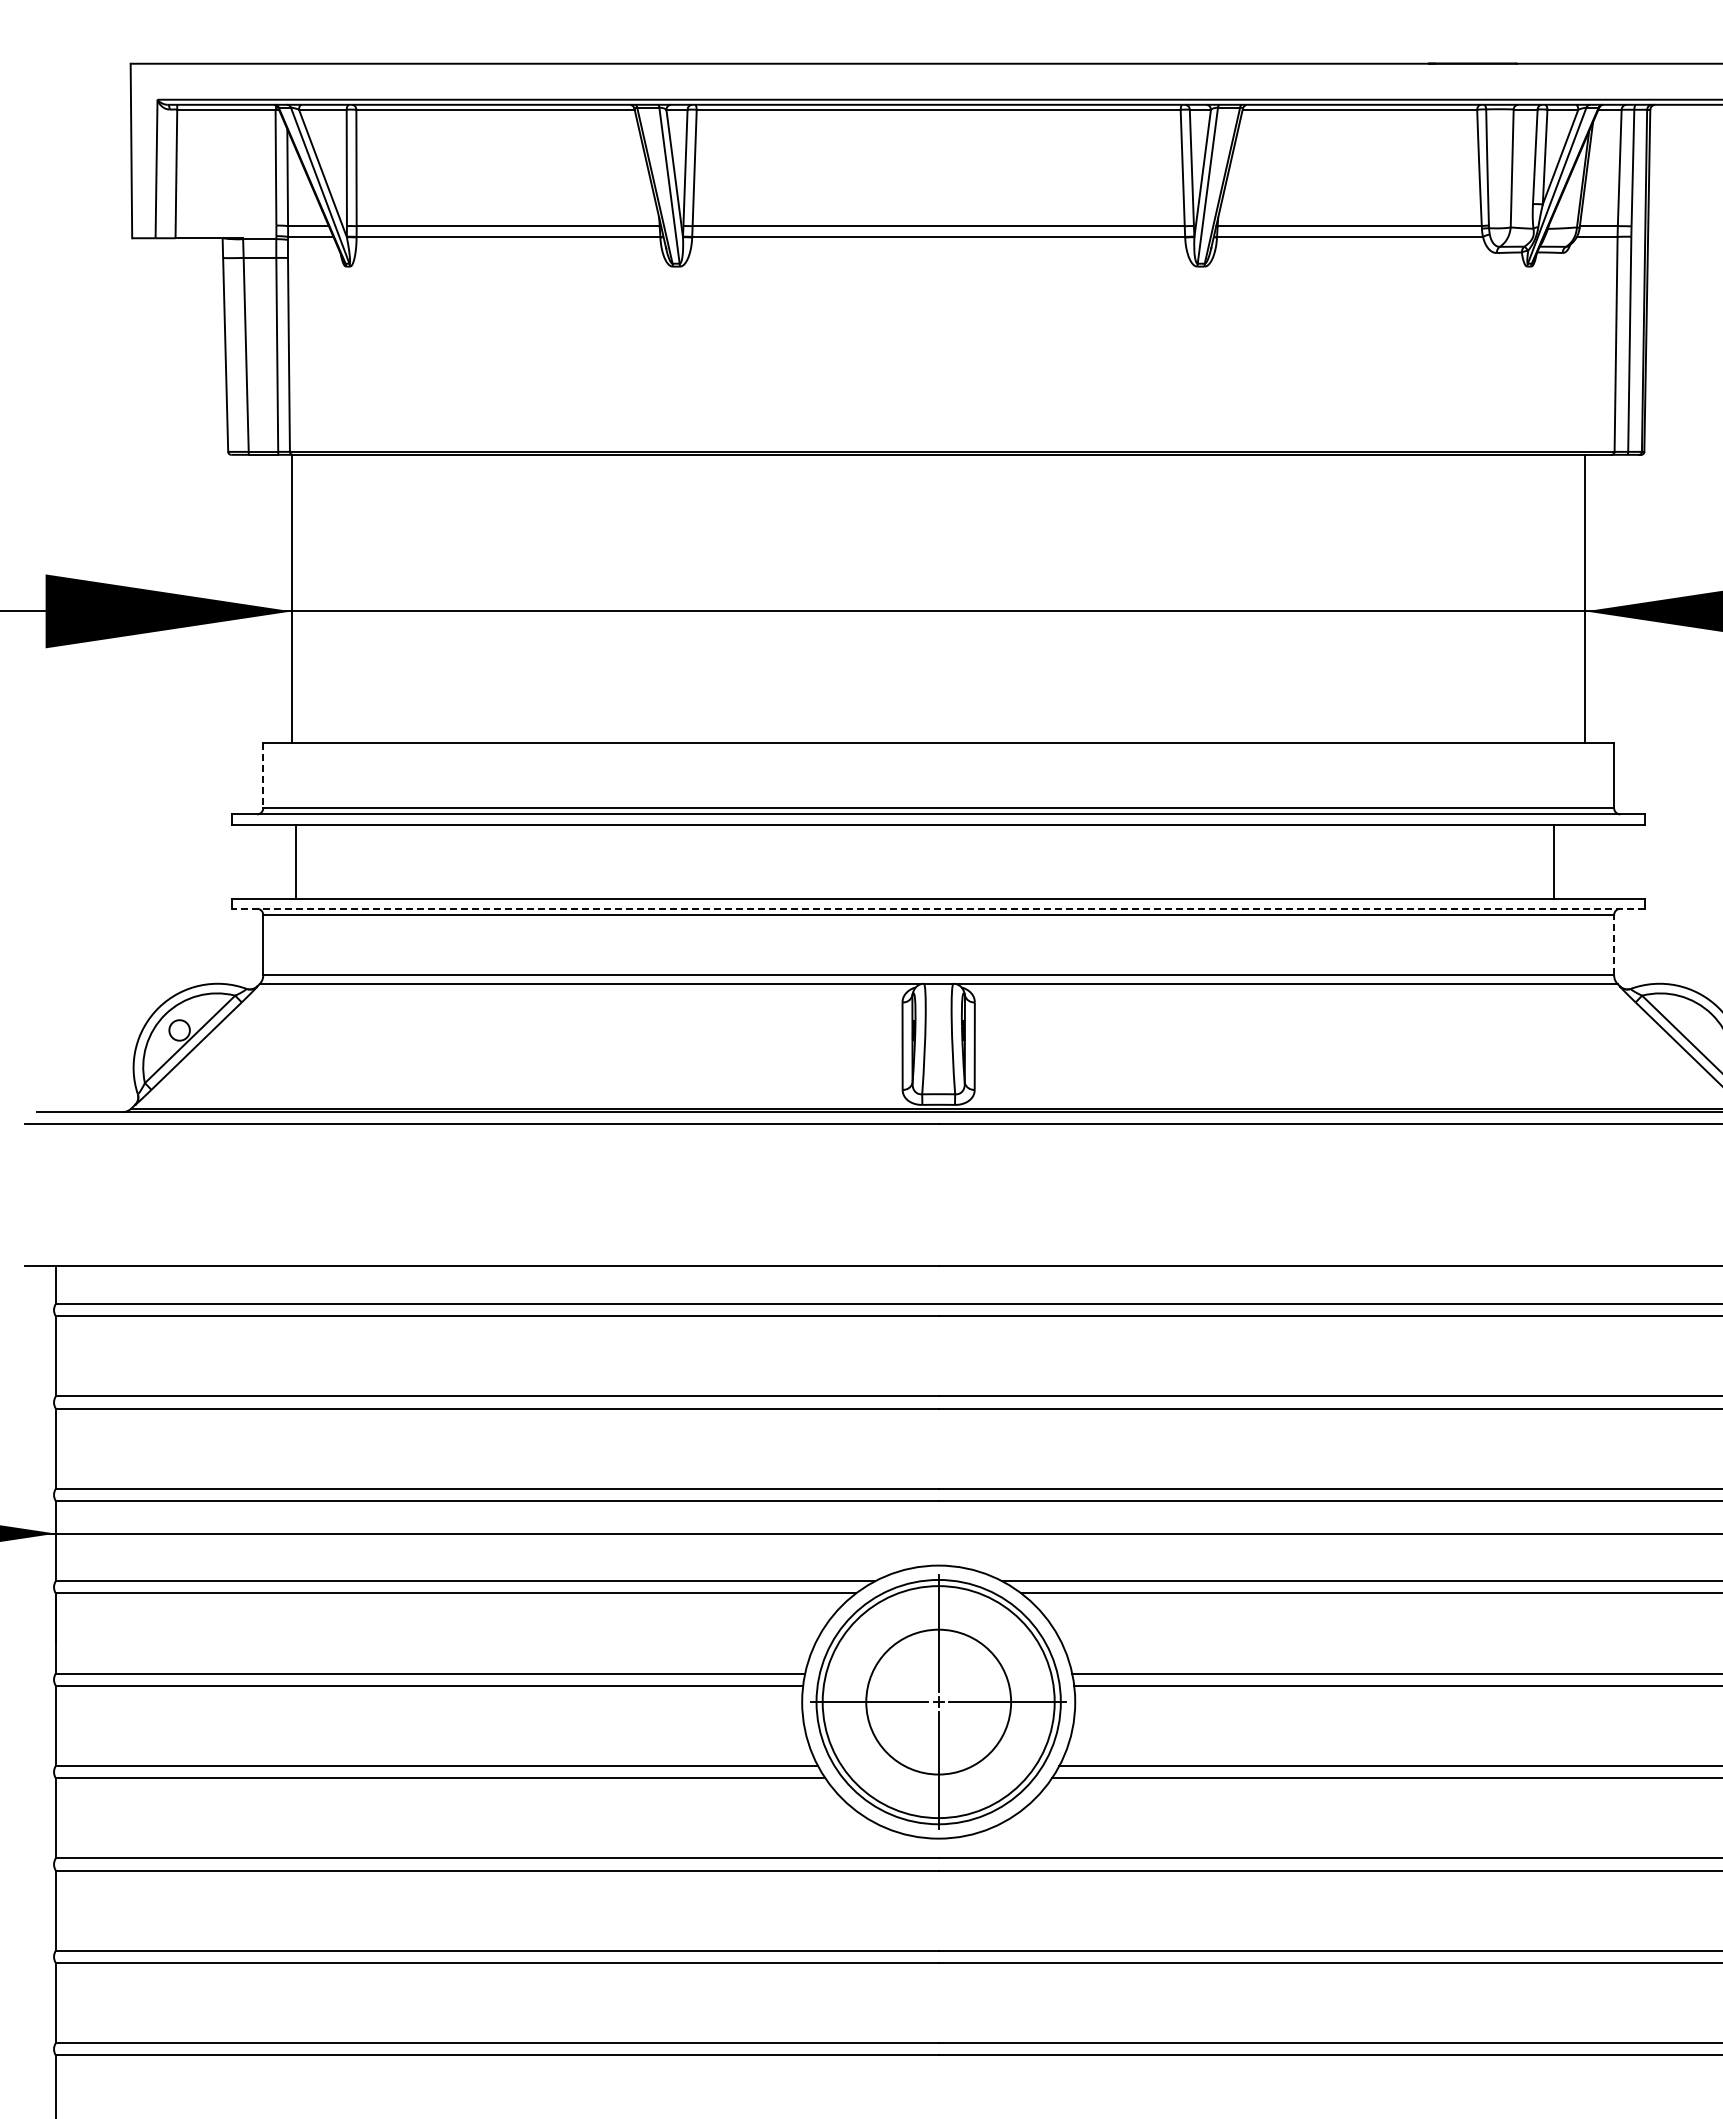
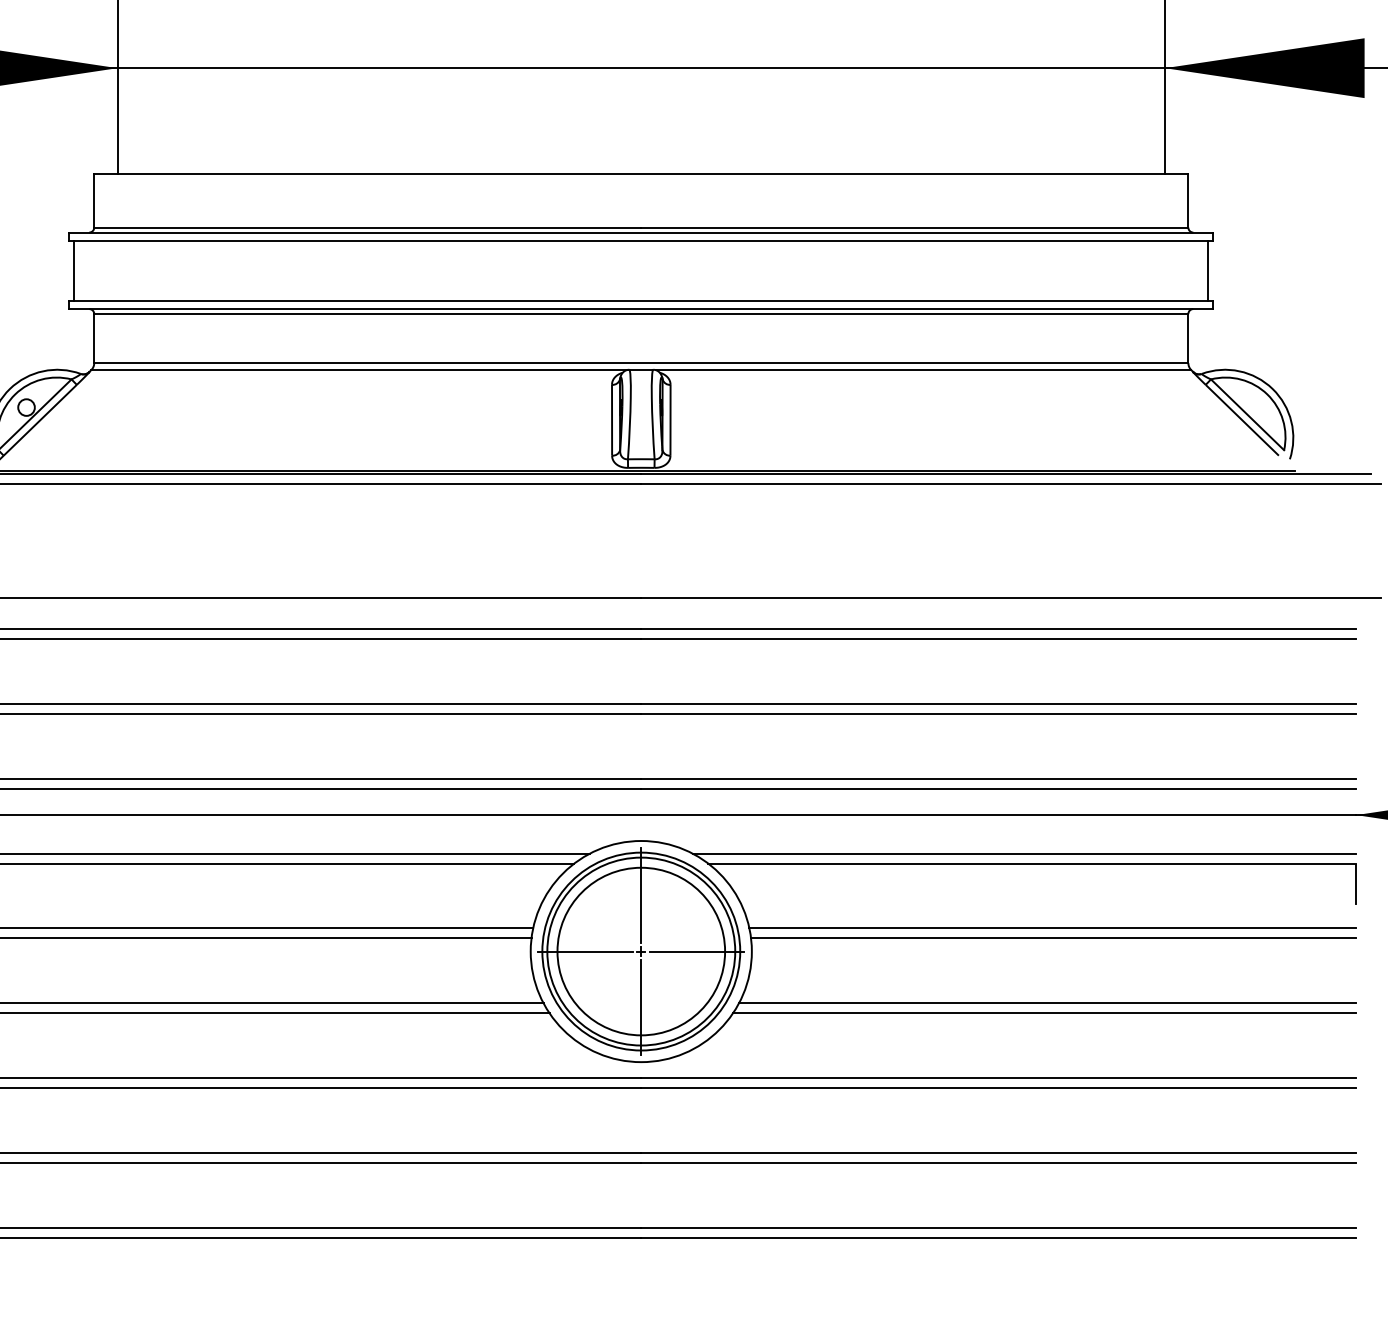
line: (263, 775) -> (94, 201), dashed -> solid
line: (295, 861) -> (74, 270), moved
line: (1553, 861) -> (1208, 270), moved
line: (938, 908) -> (641, 308), dashed -> solid
line: (1614, 944) -> (1188, 337), dashed -> solid
circle: (938, 1701) -> (641, 951), size x1.43

